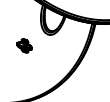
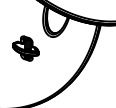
part: (24, 45) -> (25, 48), size x1.67

